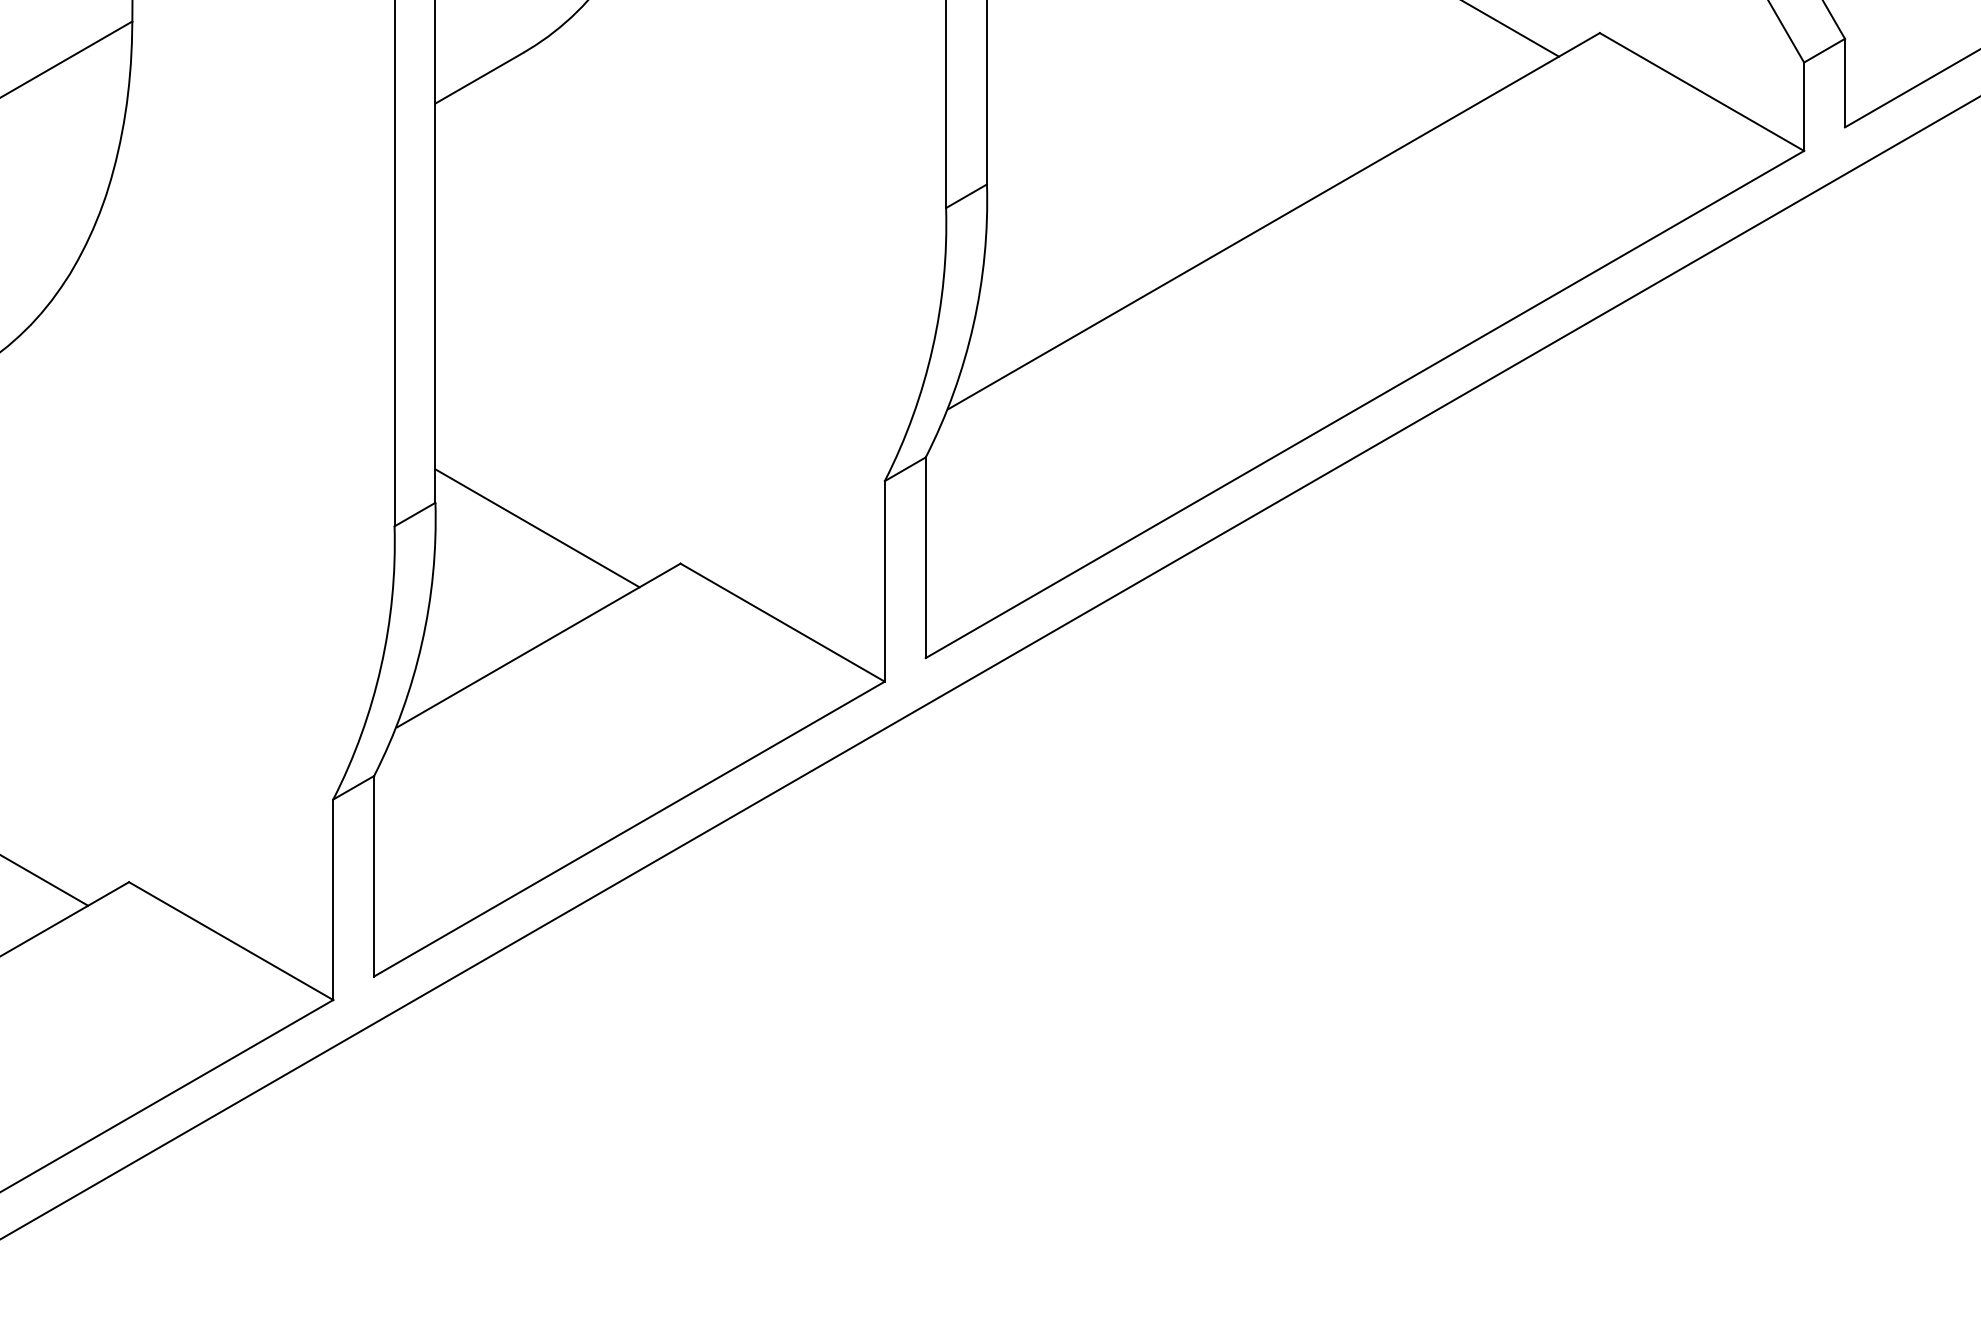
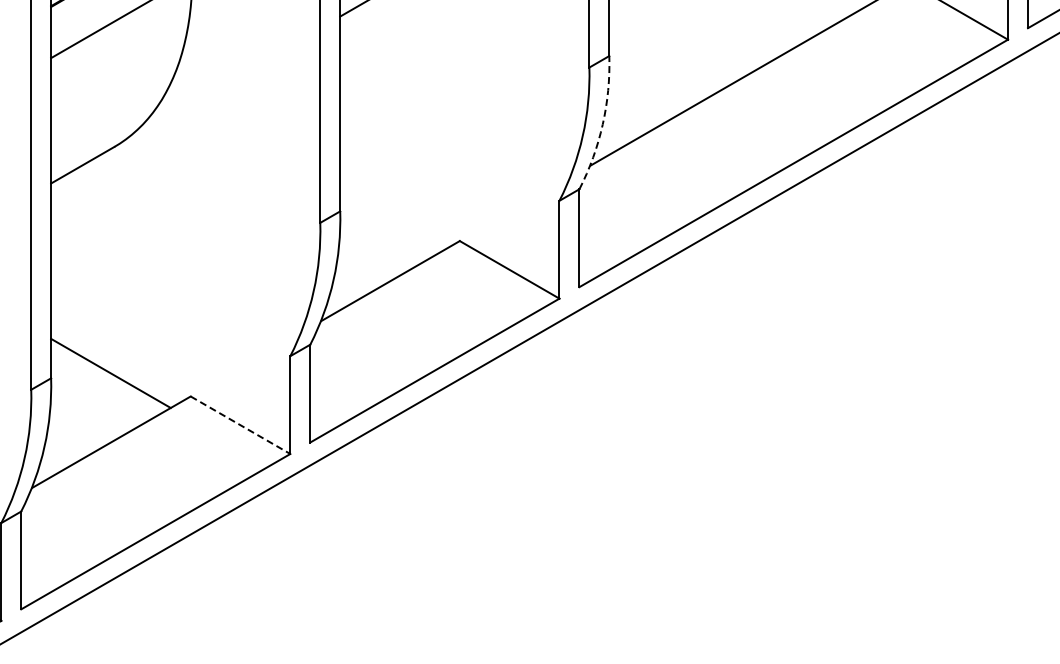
arc: (972, 324) -> (602, 124), solid -> dashed
line: (536, 527) -> (389, 223), removed
line: (231, 941) -> (240, 425), solid -> dashed

